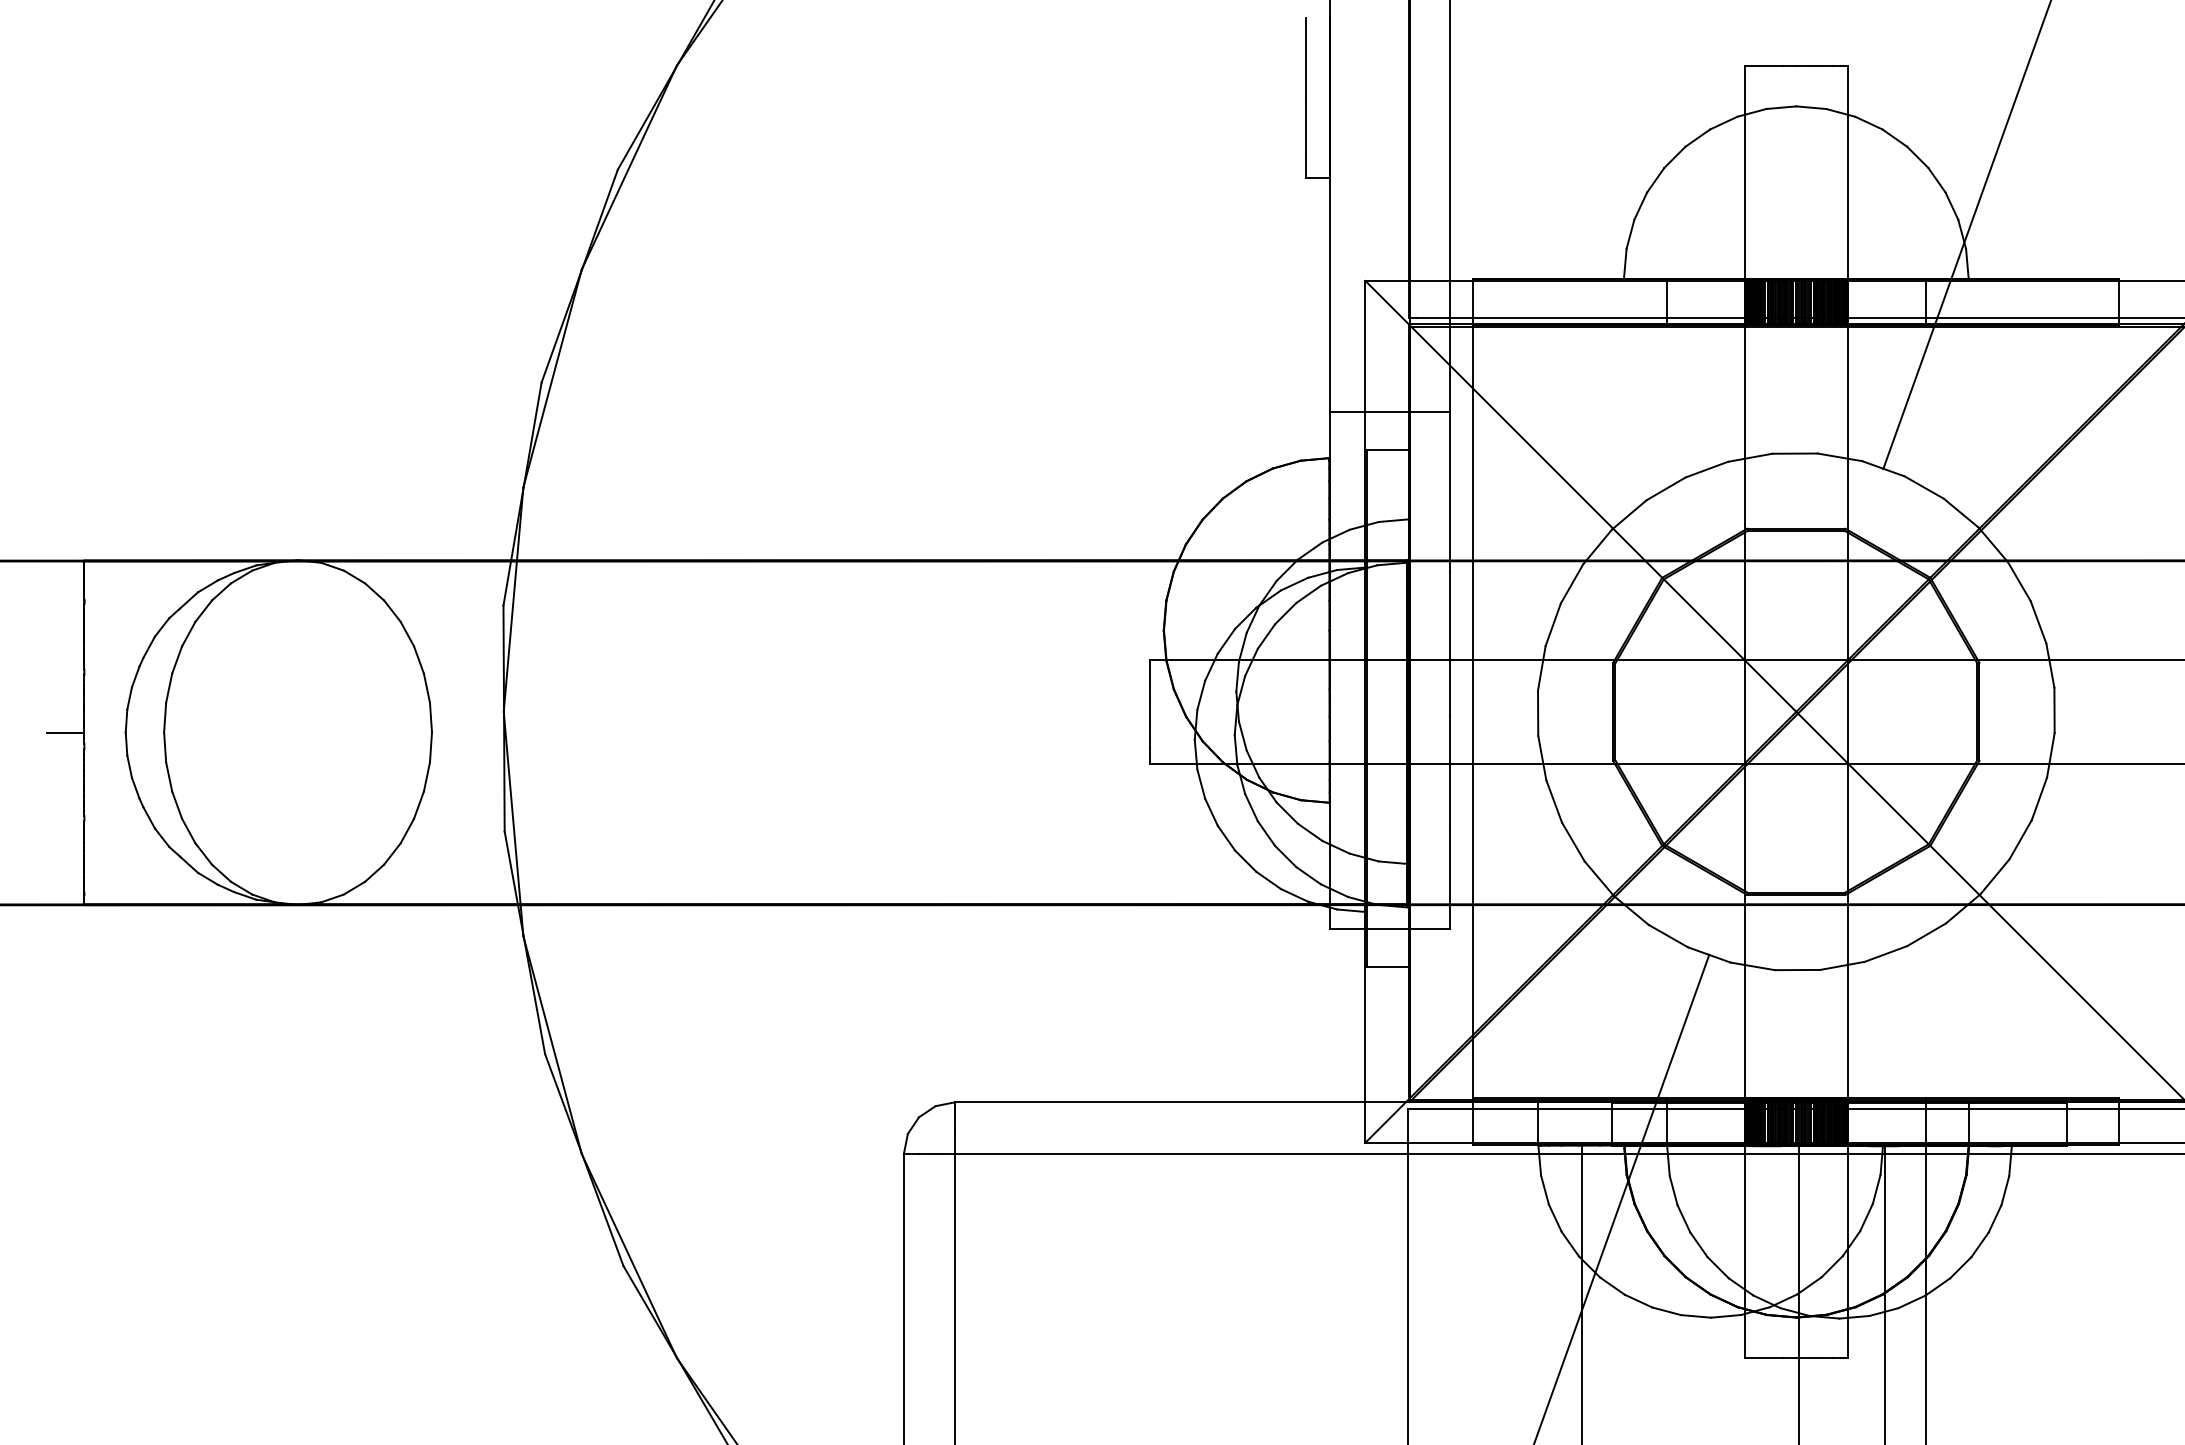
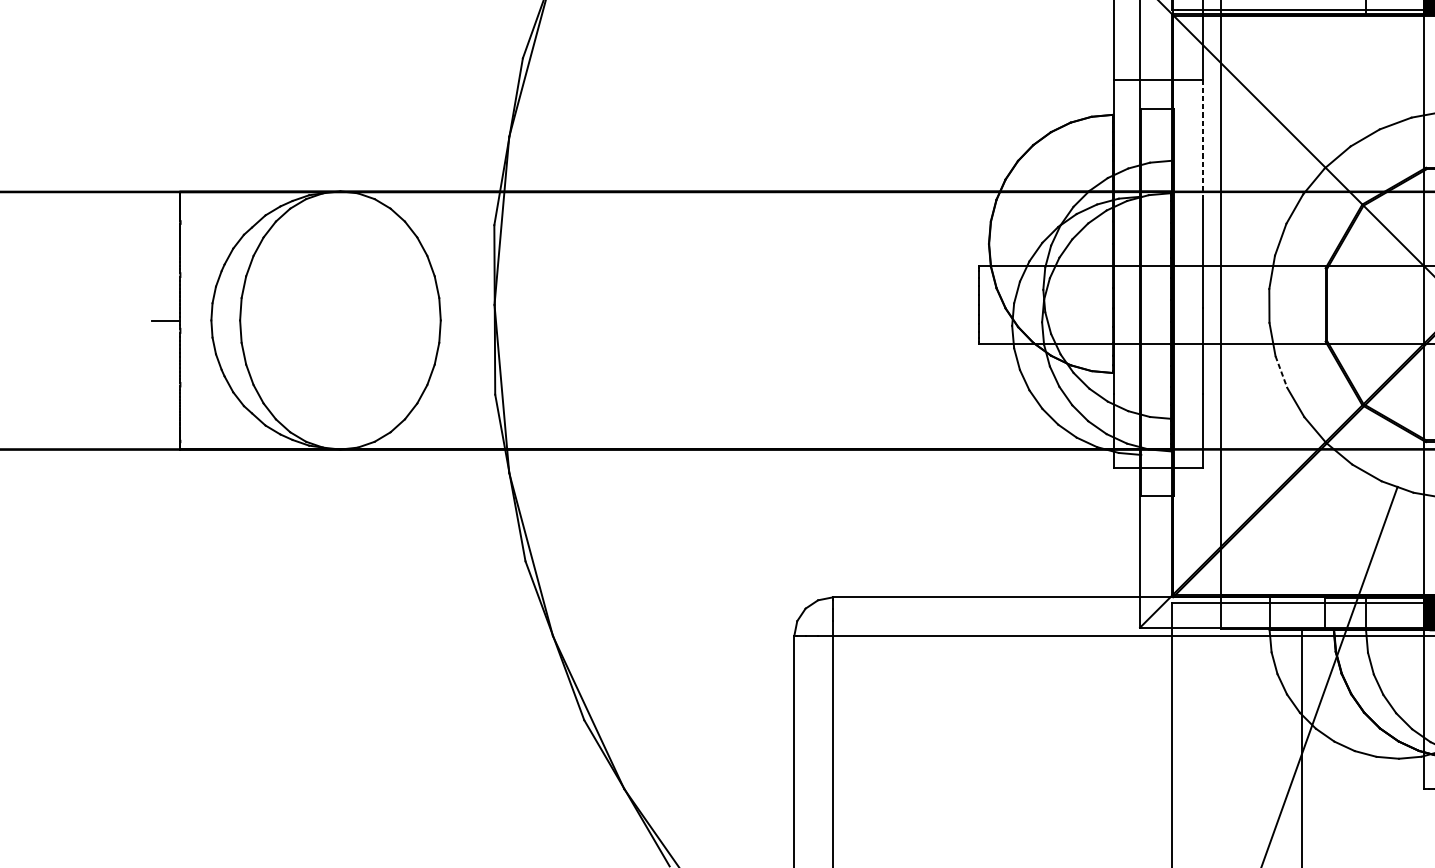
line: (1449, 491) -> (1202, 139), solid -> dashed
line: (1554, 801) -> (1281, 372), solid -> dashed

